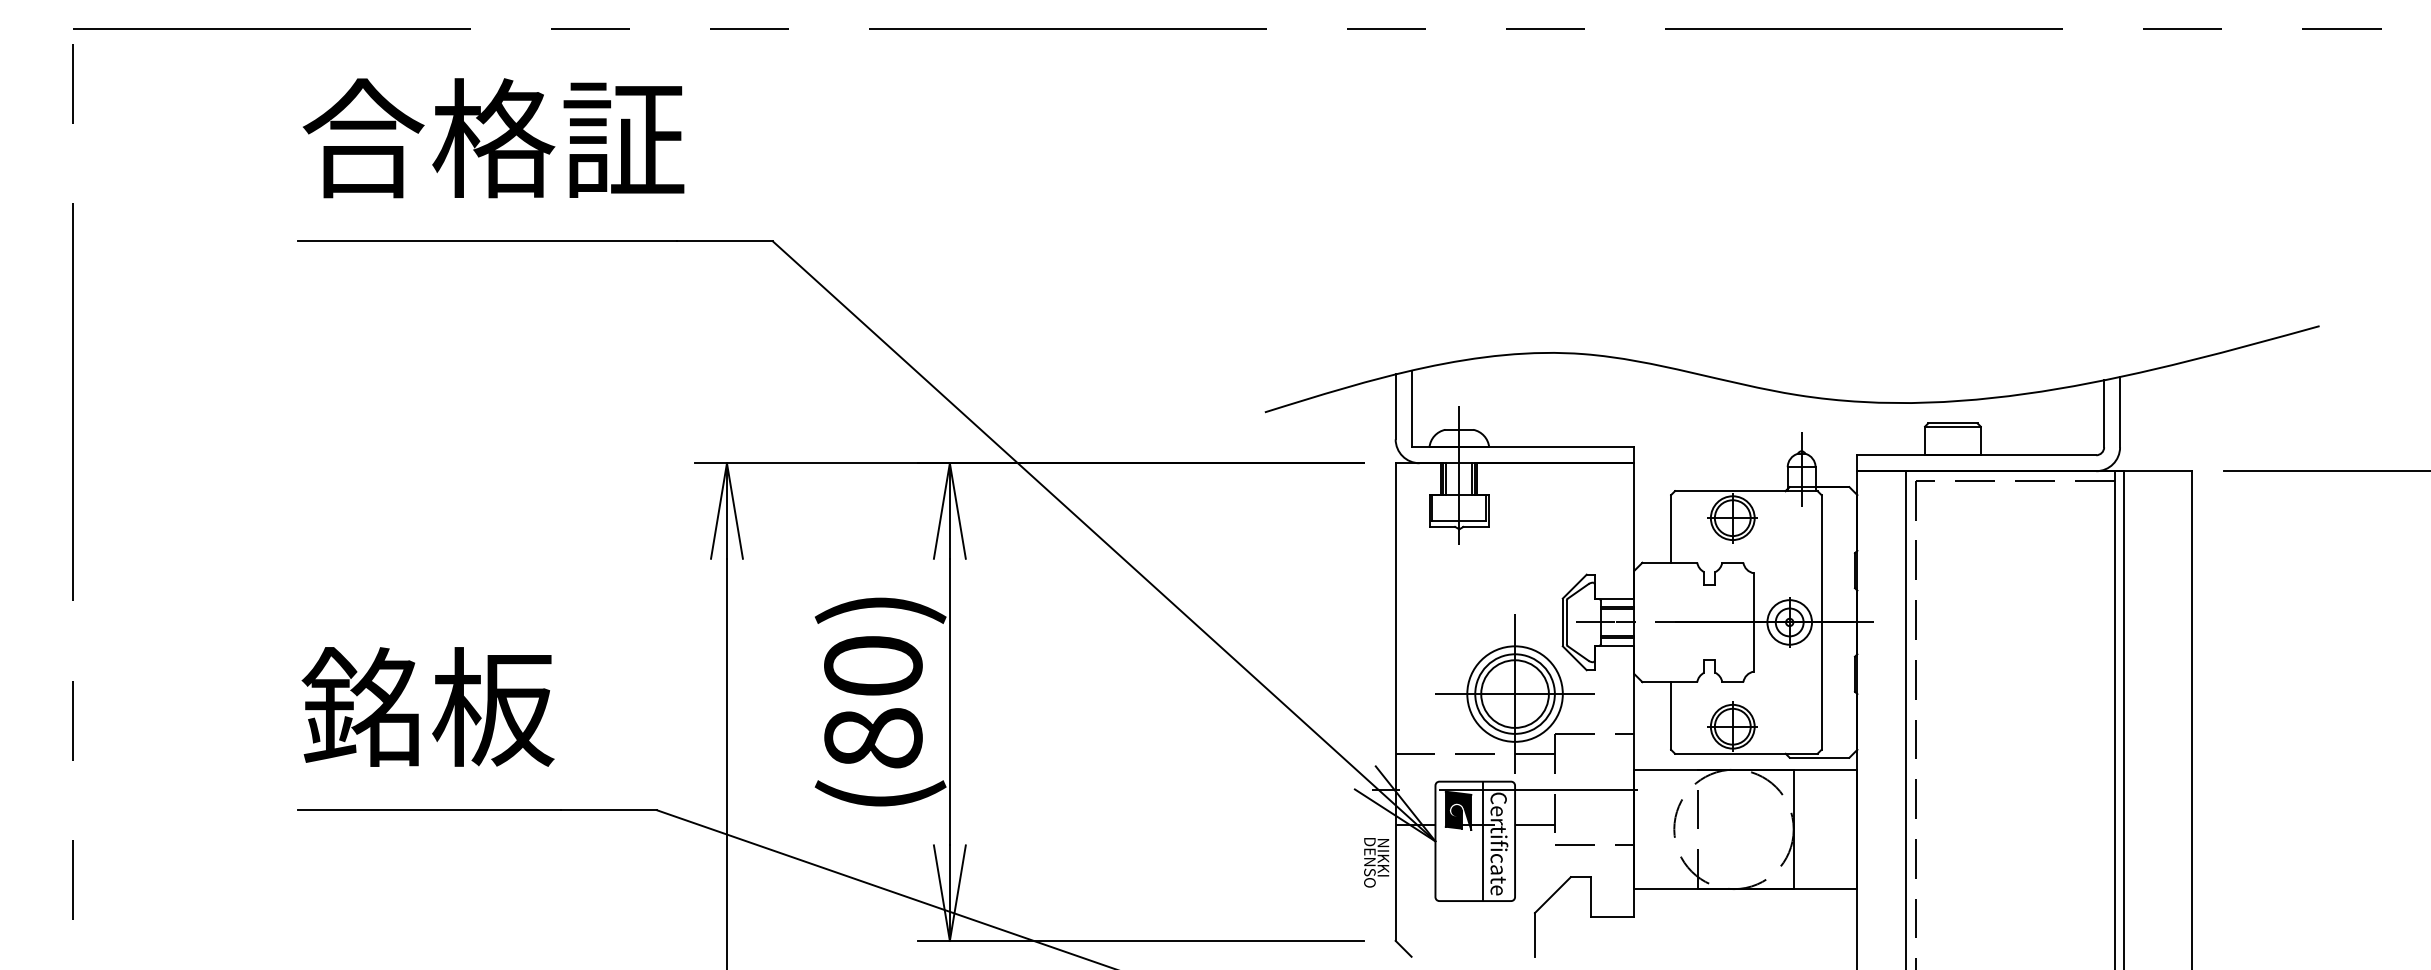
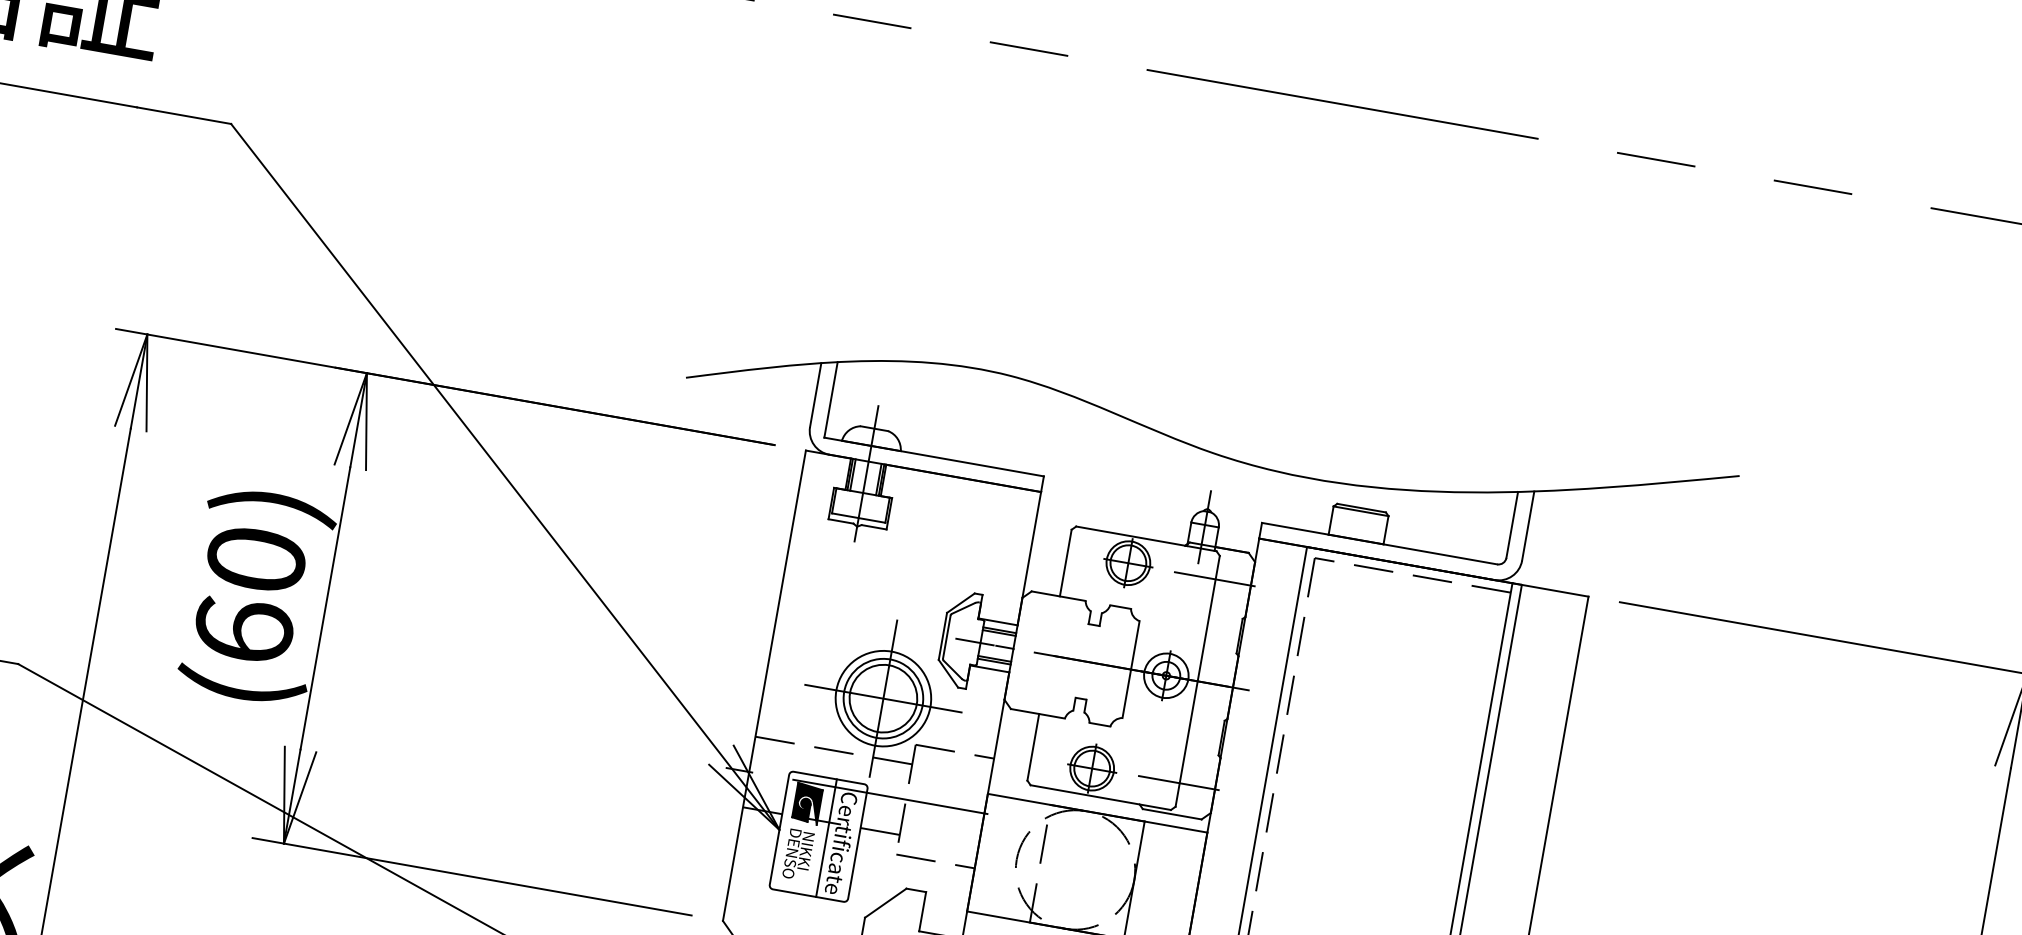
line: (1820, 518) -> (1214, 578), added
line: (1820, 725) -> (1178, 782), added
text: (873, 737) -> (244, 630), (80) -> (60)
text: (1376, 862) -> (798, 854), moved

